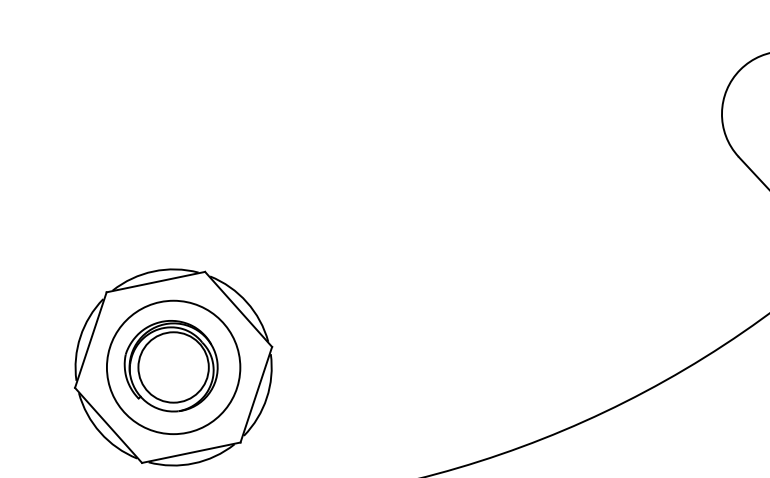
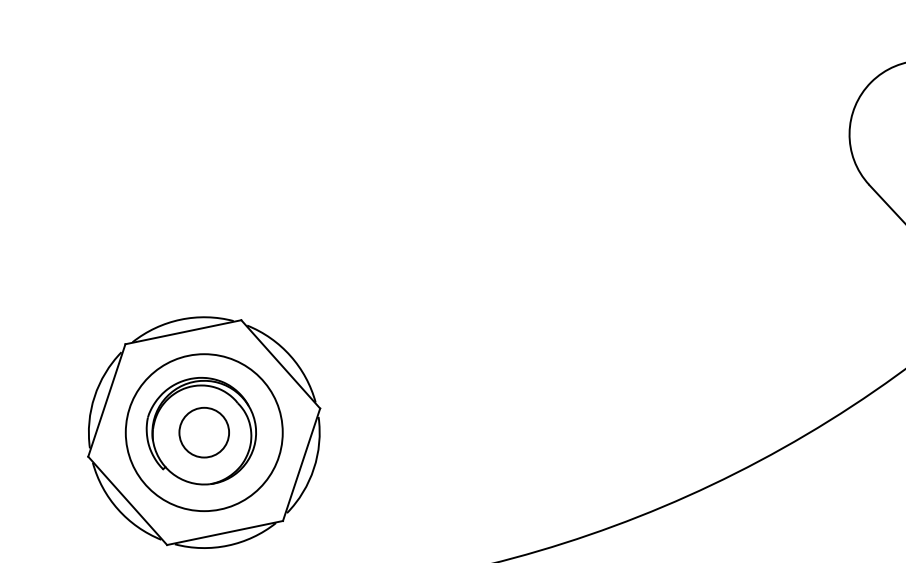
circle: (172, 367) -> (203, 432), size x0.6

